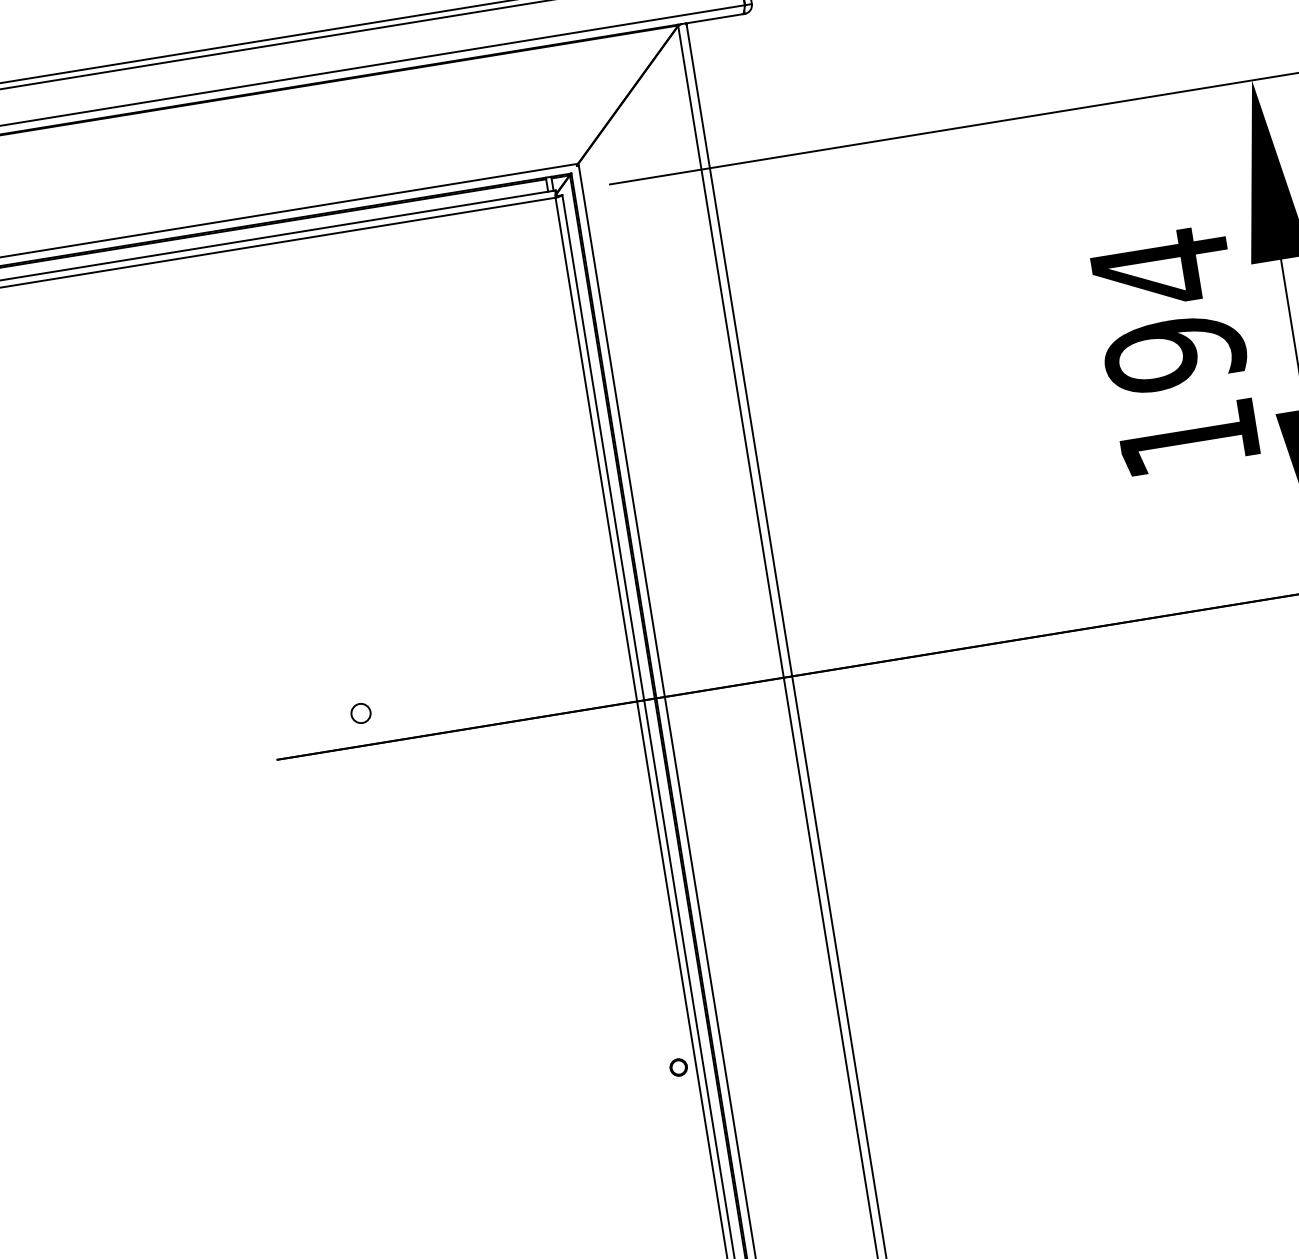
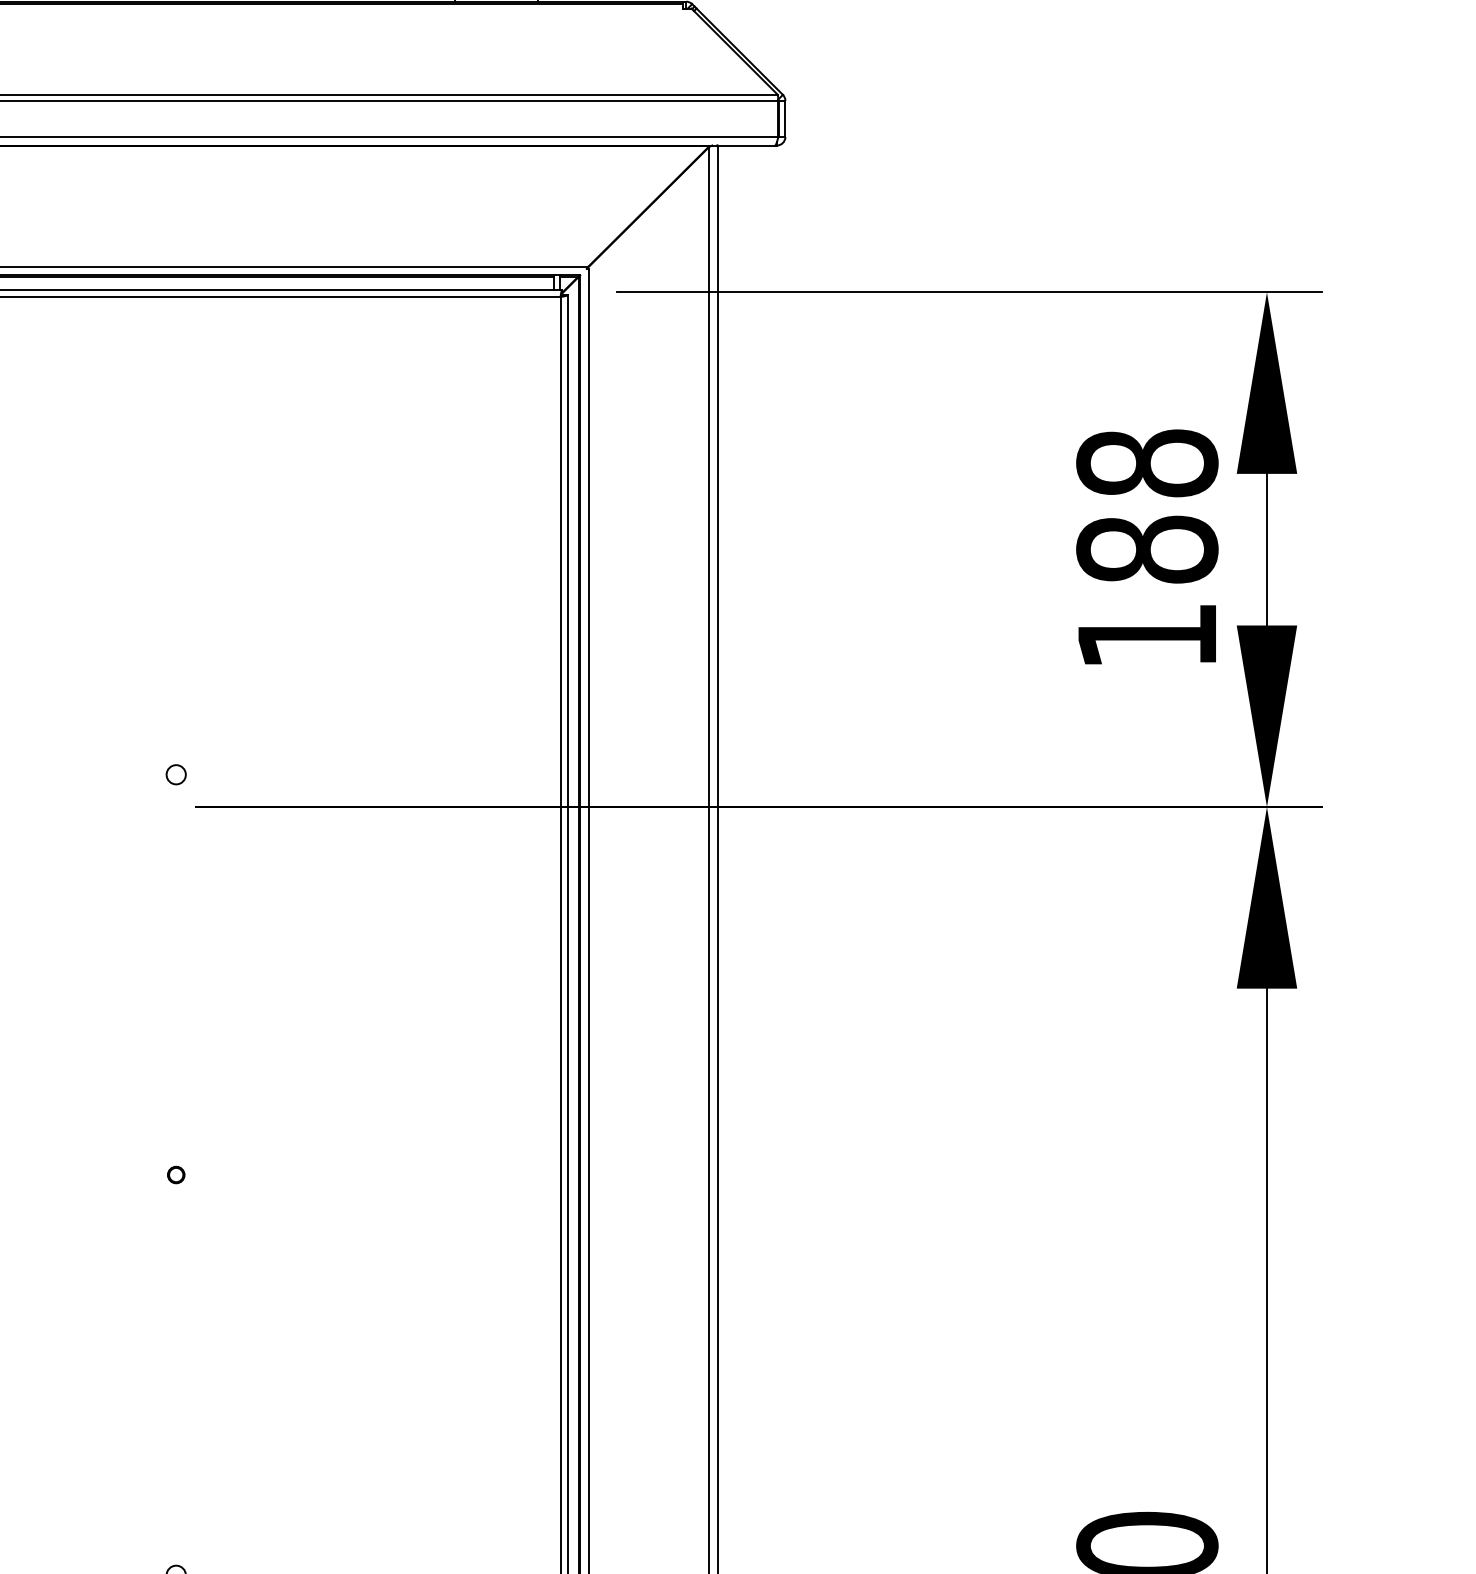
text: (1168, 309) -> (1147, 505), 194 -> 188
circle: (360, 713) -> (175, 774), moved
part: (678, 1066) -> (176, 1174), moved

